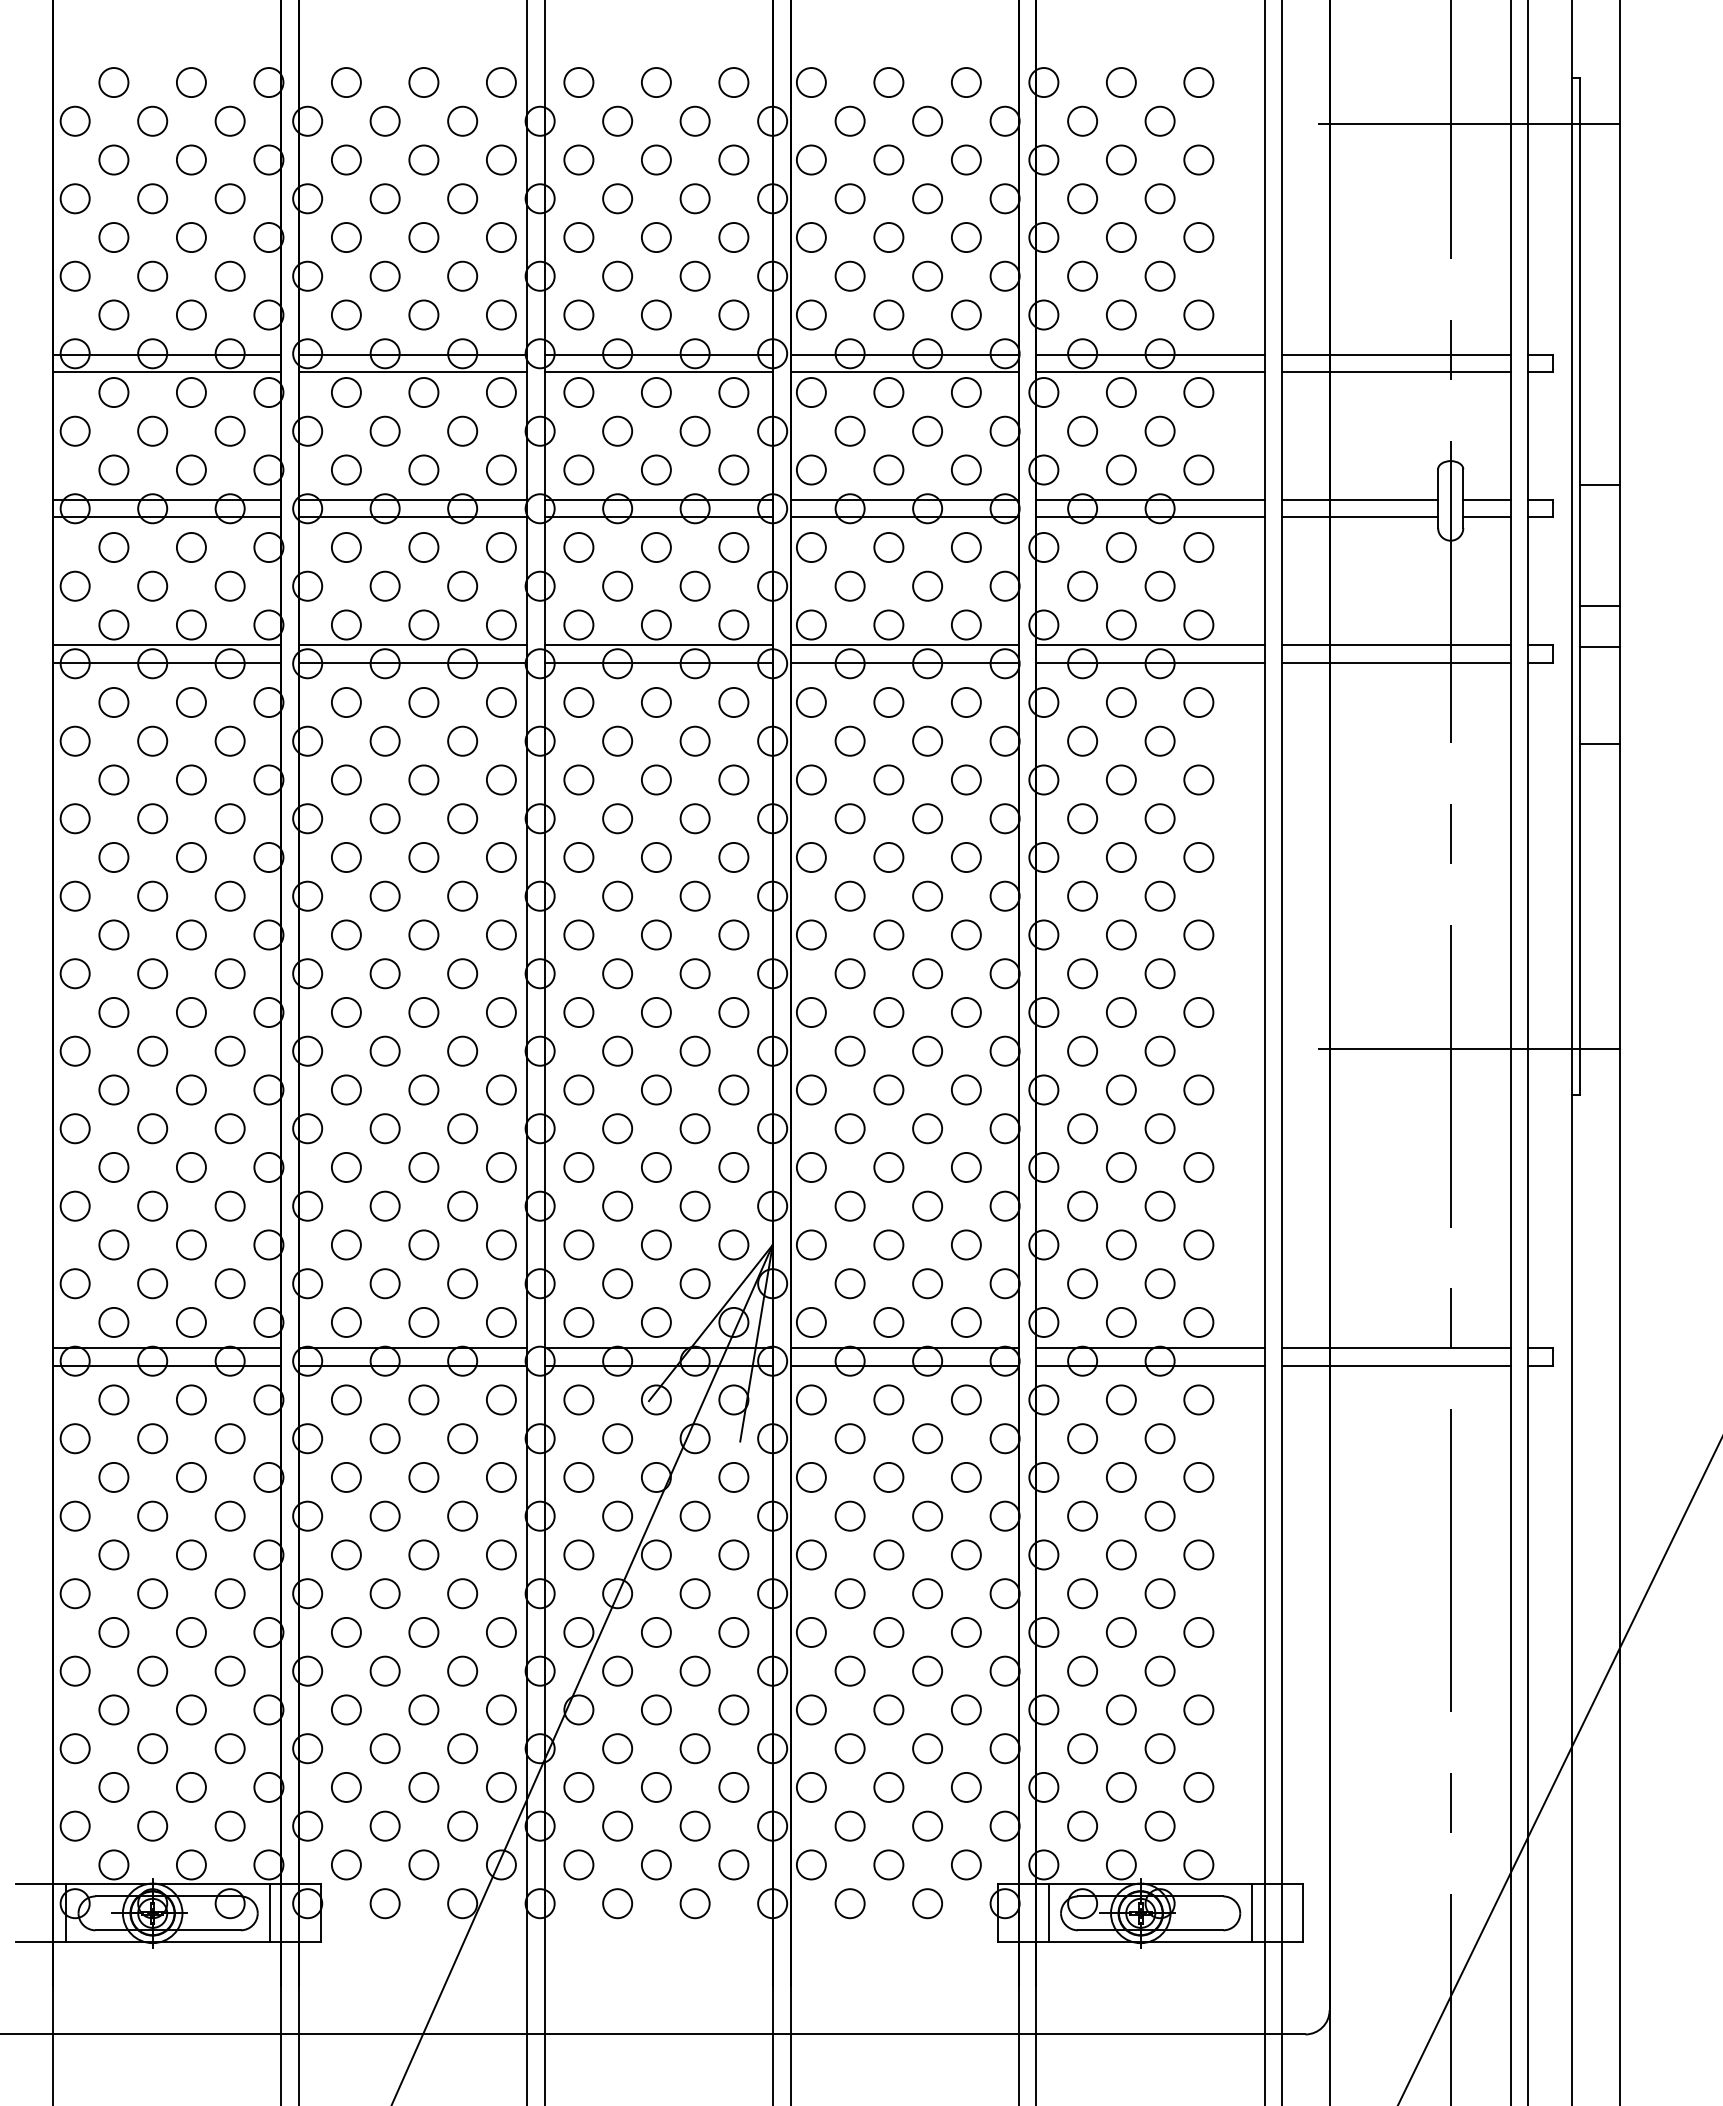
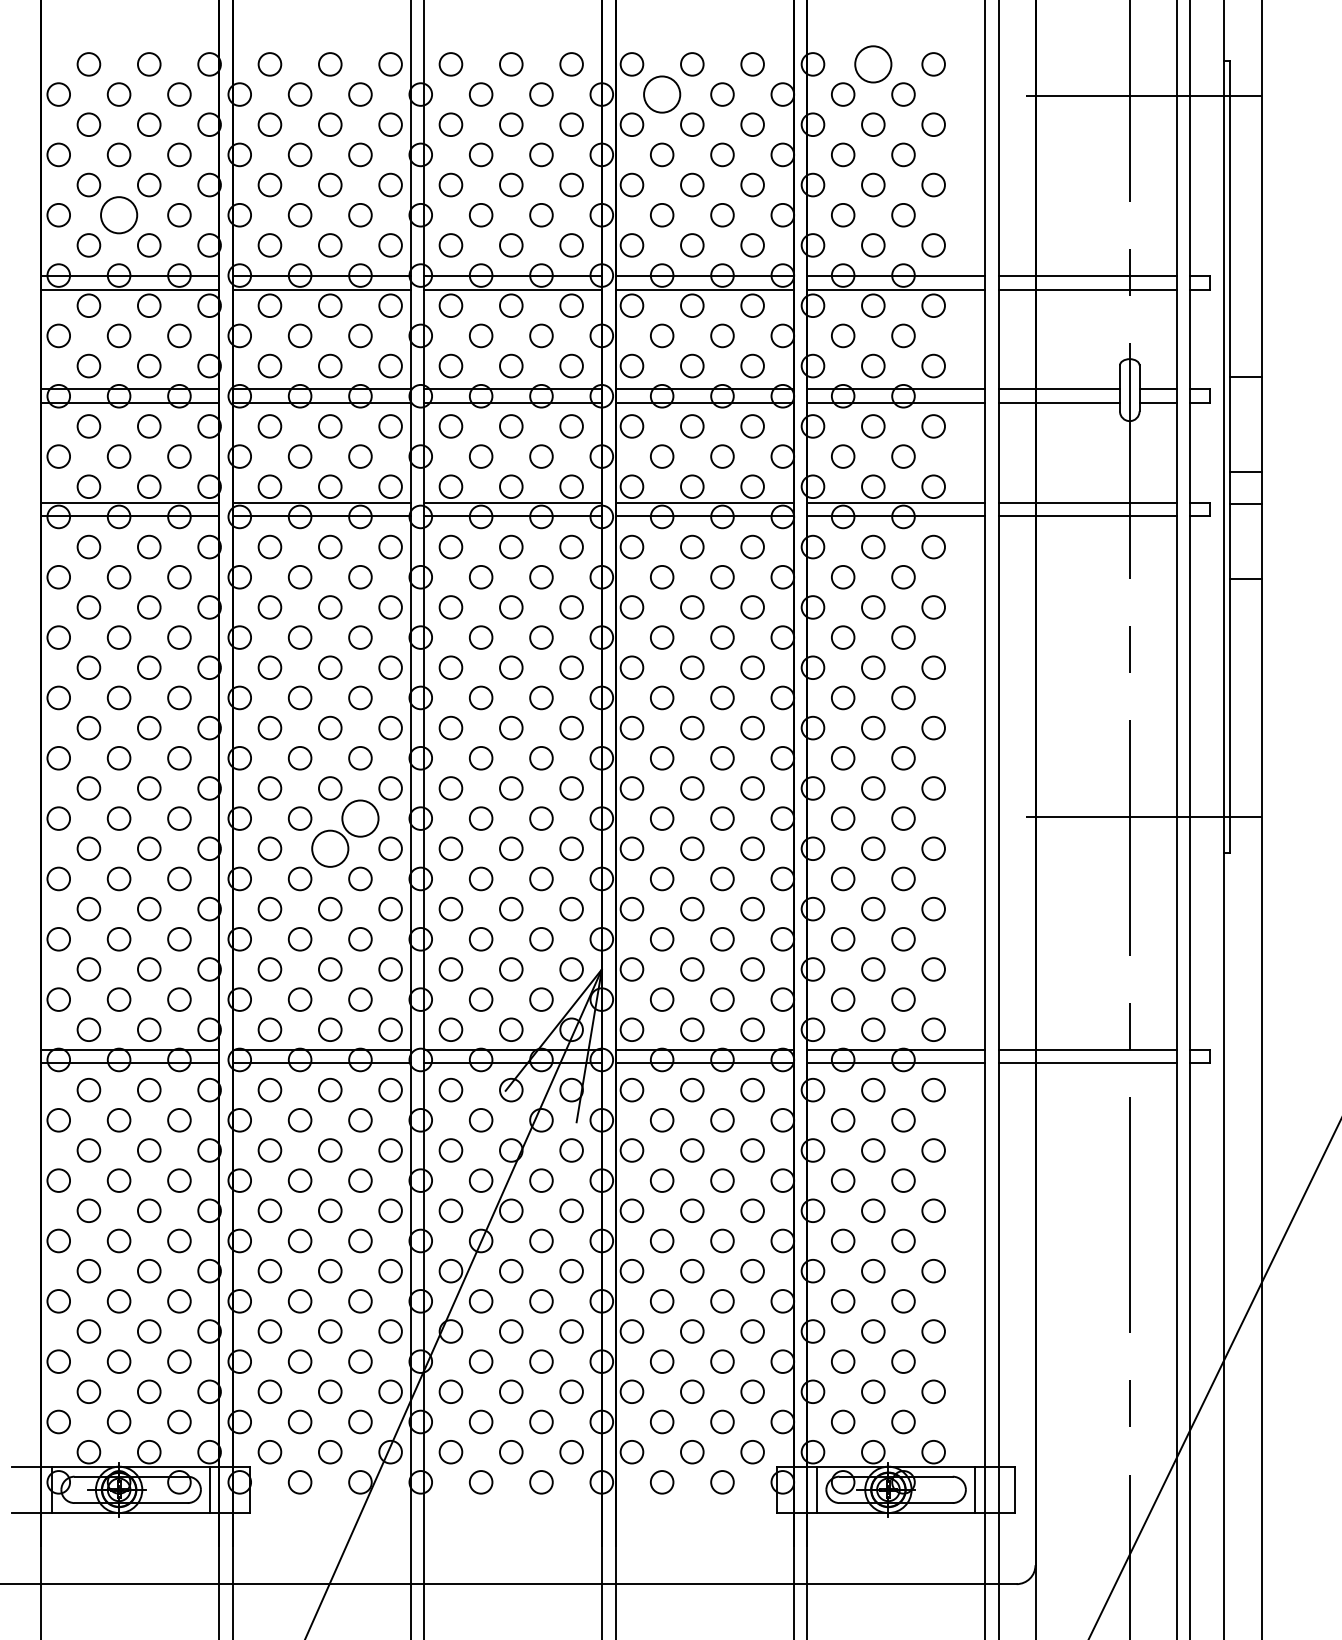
circle: (1120, 82) -> (872, 64), size x1.6
circle: (849, 120) -> (661, 93), size x1.6
circle: (152, 275) -> (118, 214), size x1.6
circle: (462, 1050) -> (360, 818), size x1.6
circle: (423, 1089) -> (329, 848), size x1.6

